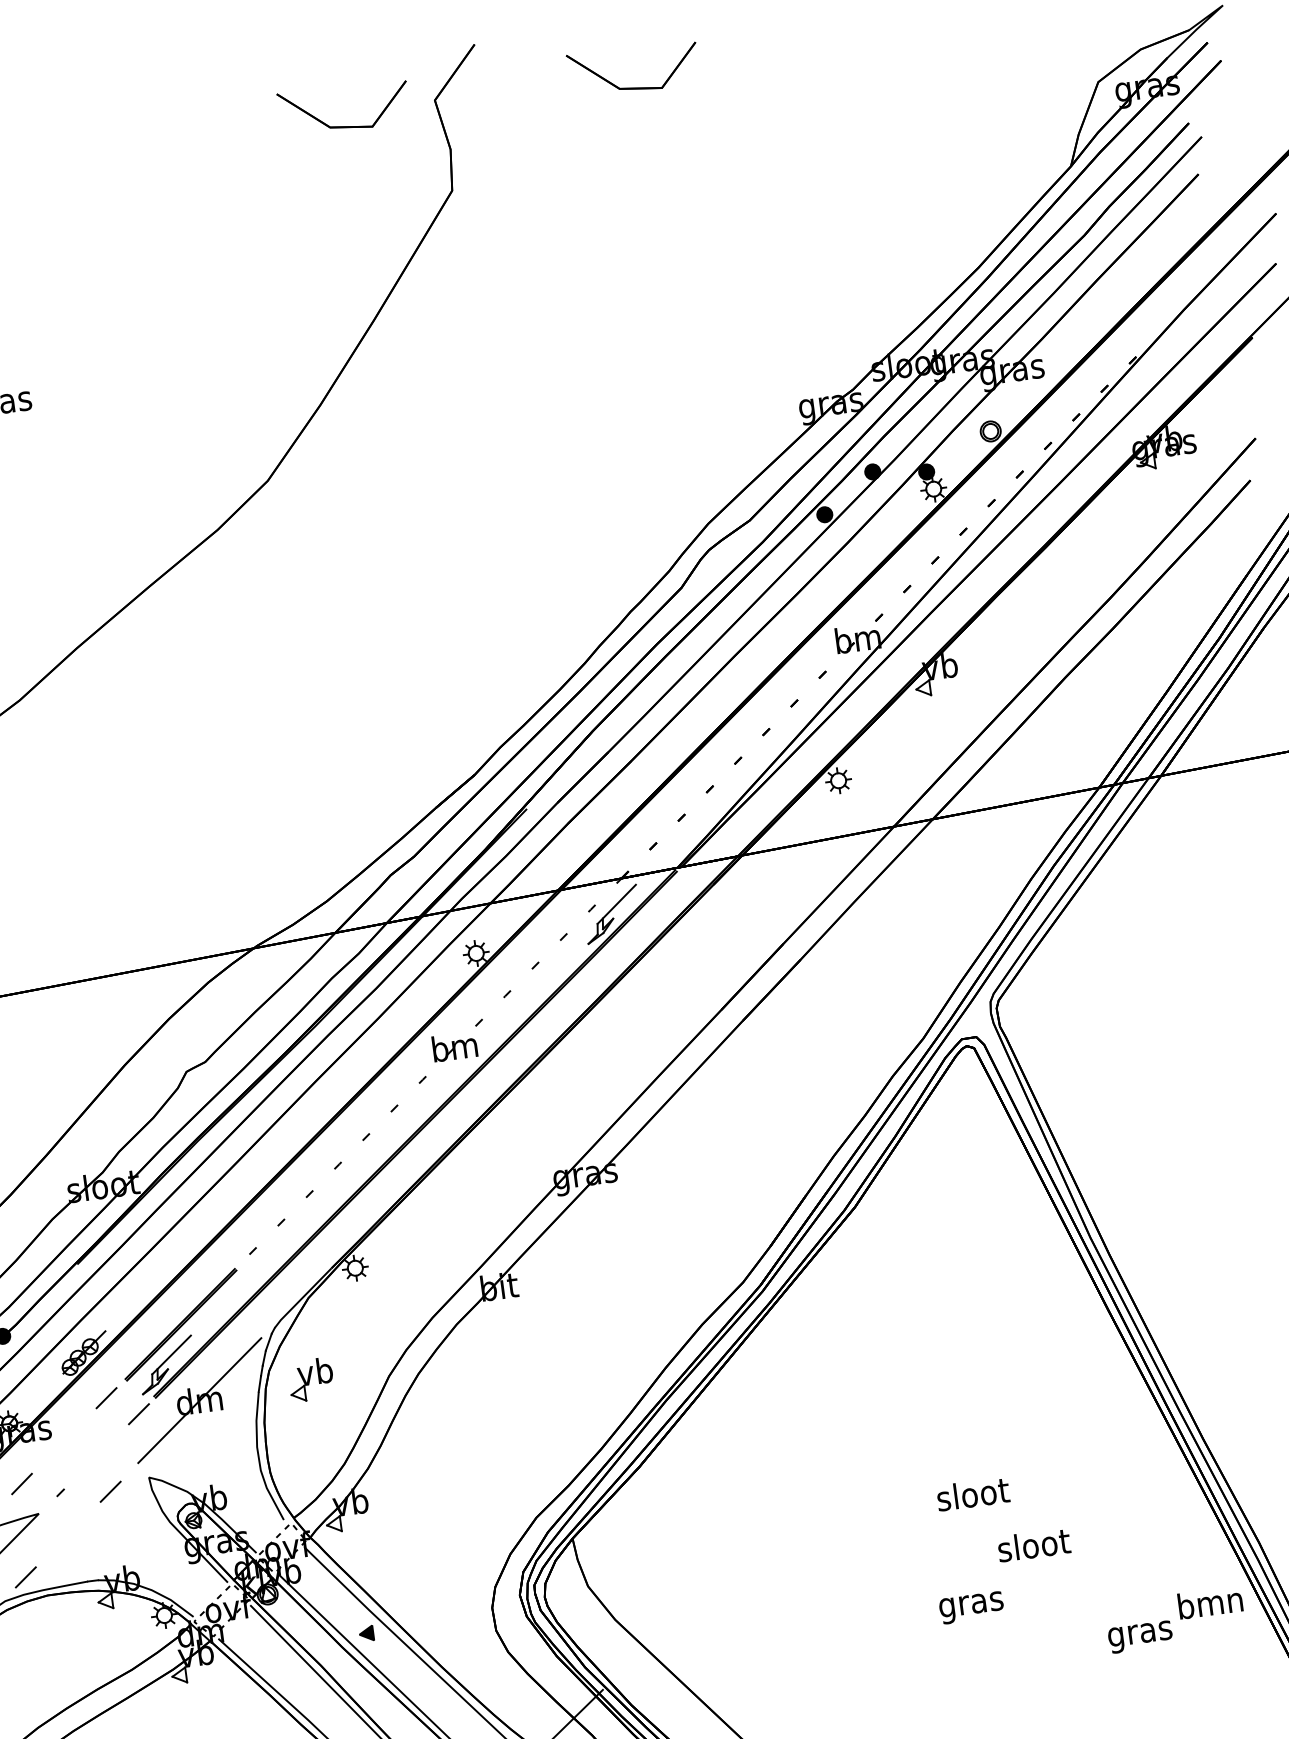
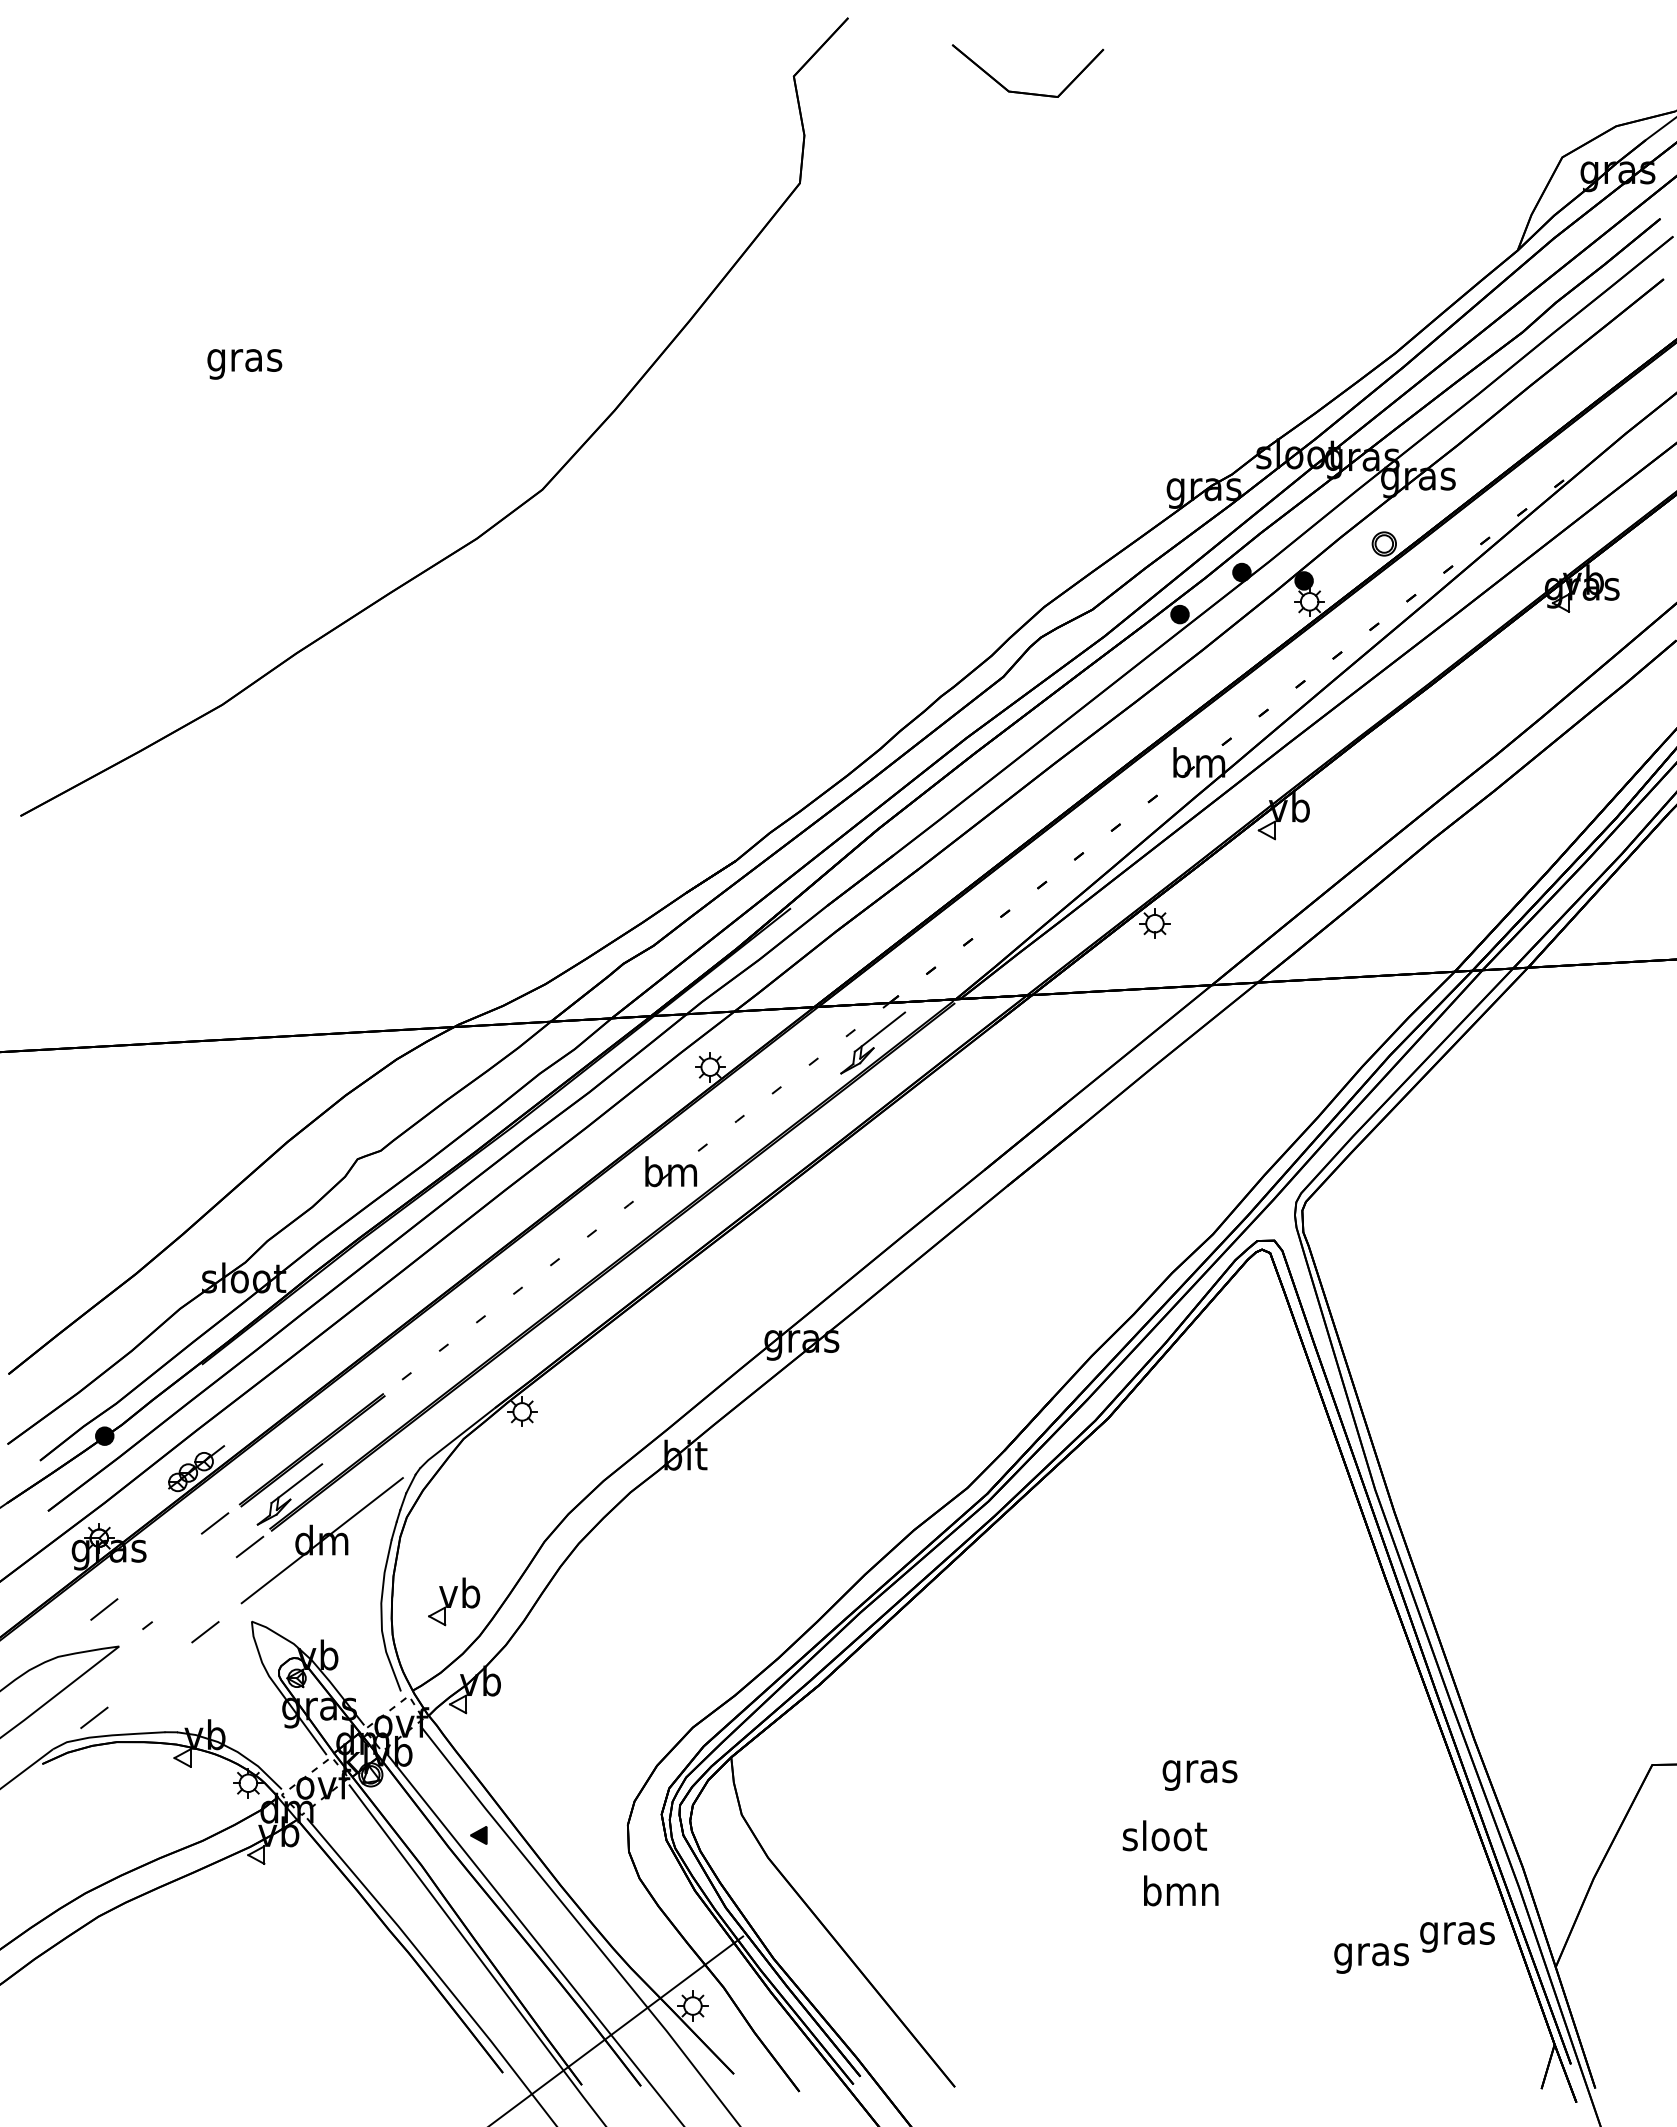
part: (346, 126) -> (687, 92), removed
part: (311, 1379) -> (454, 1601), moved
text: (973, 1497) -> (1200, 1771), sloot -> gras
text: (1033, 1544) -> (1164, 1835), moved
text: (970, 1604) -> (1180, 1894), gras -> bmn
text: (1210, 1606) -> (1457, 1933), bmn -> gras

